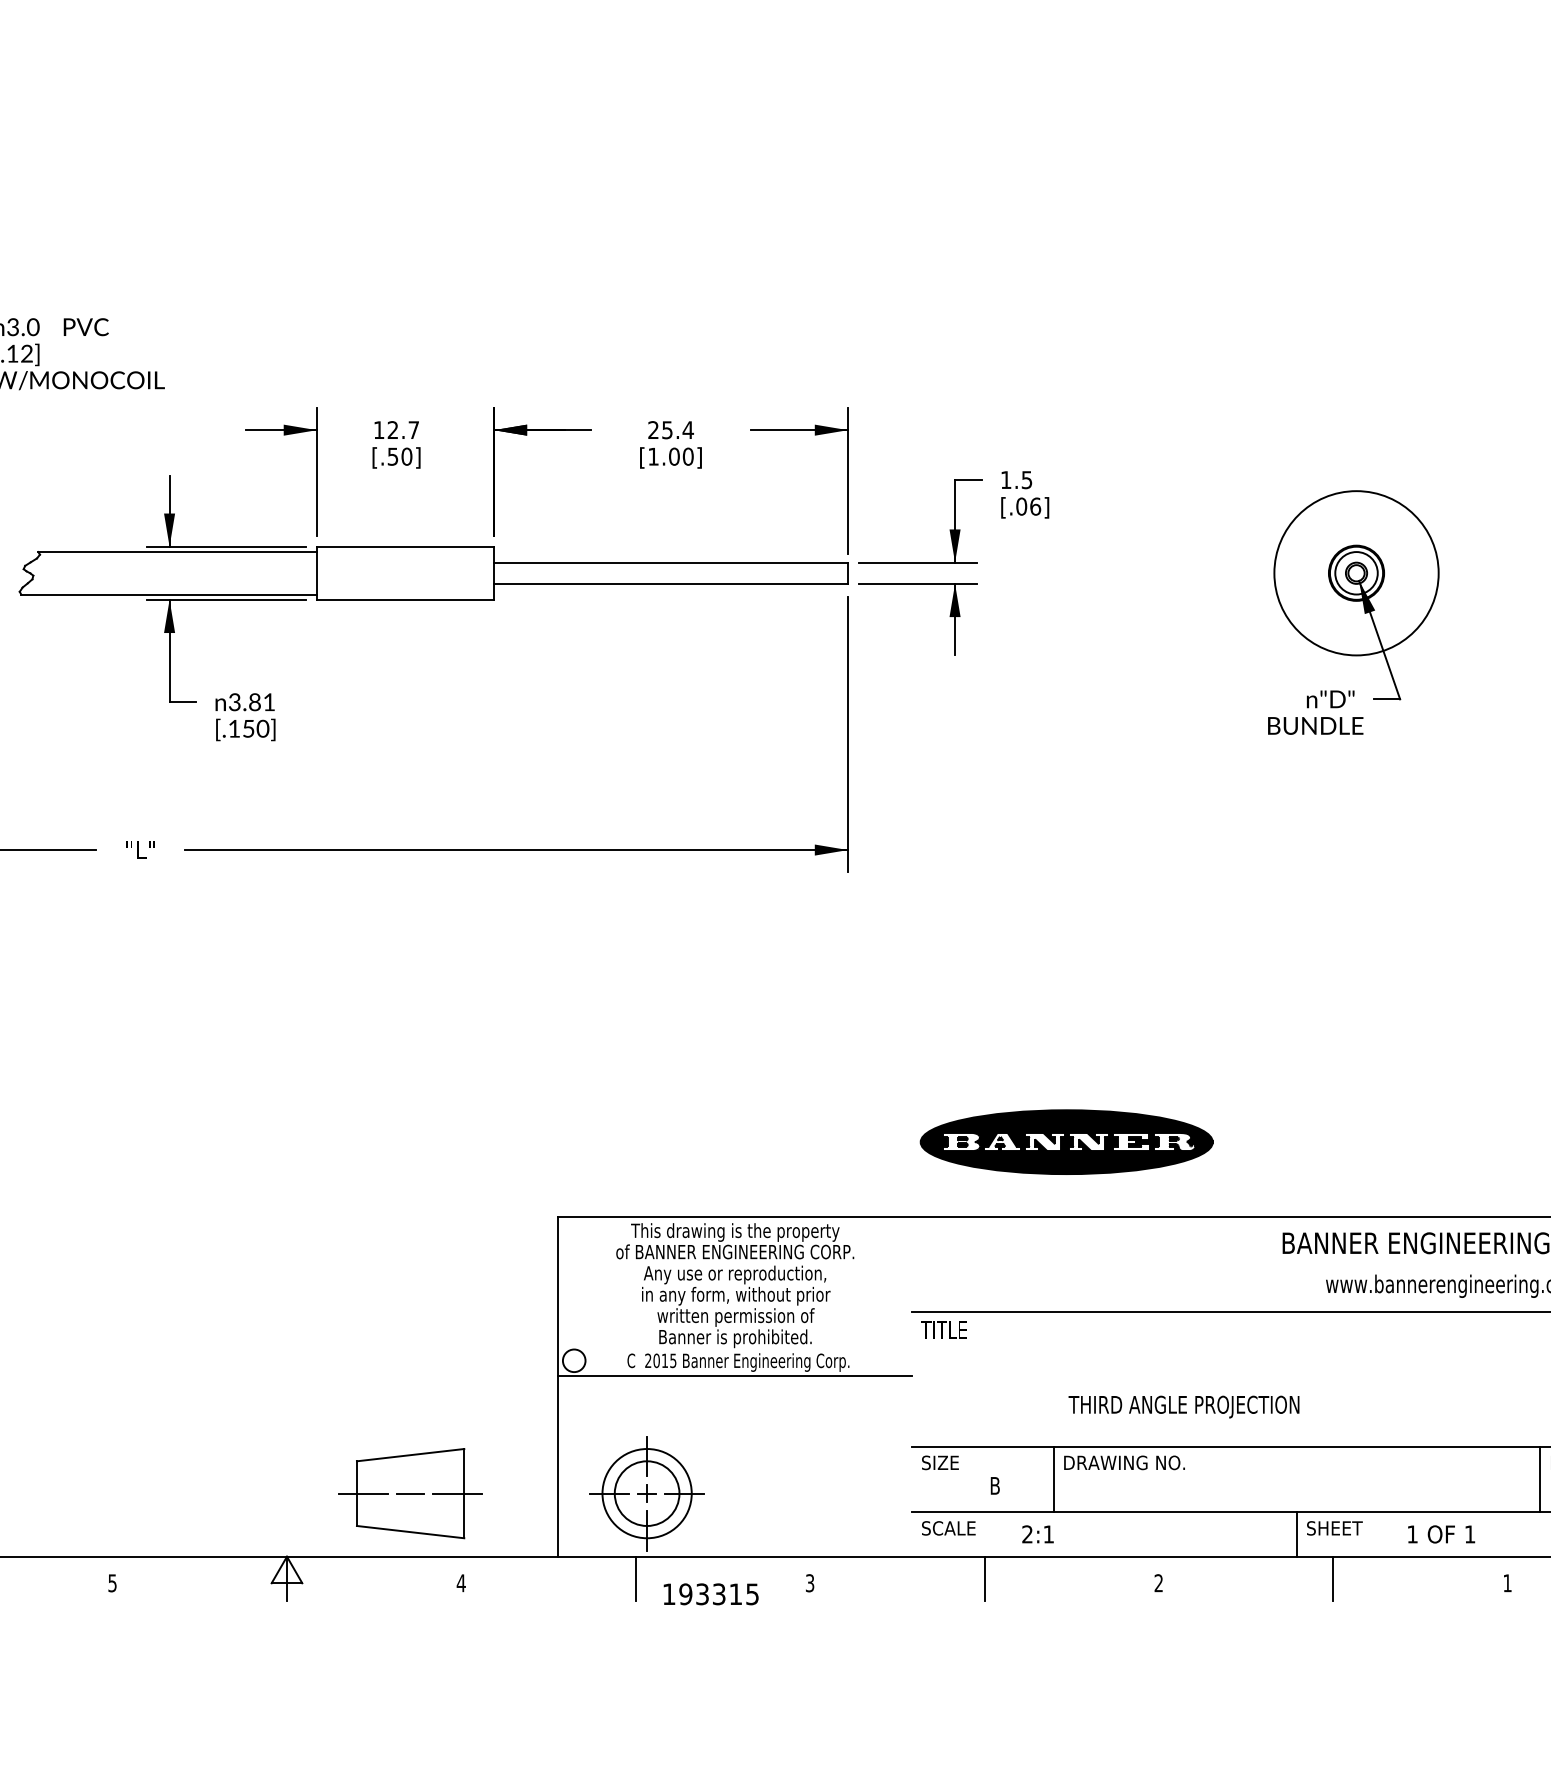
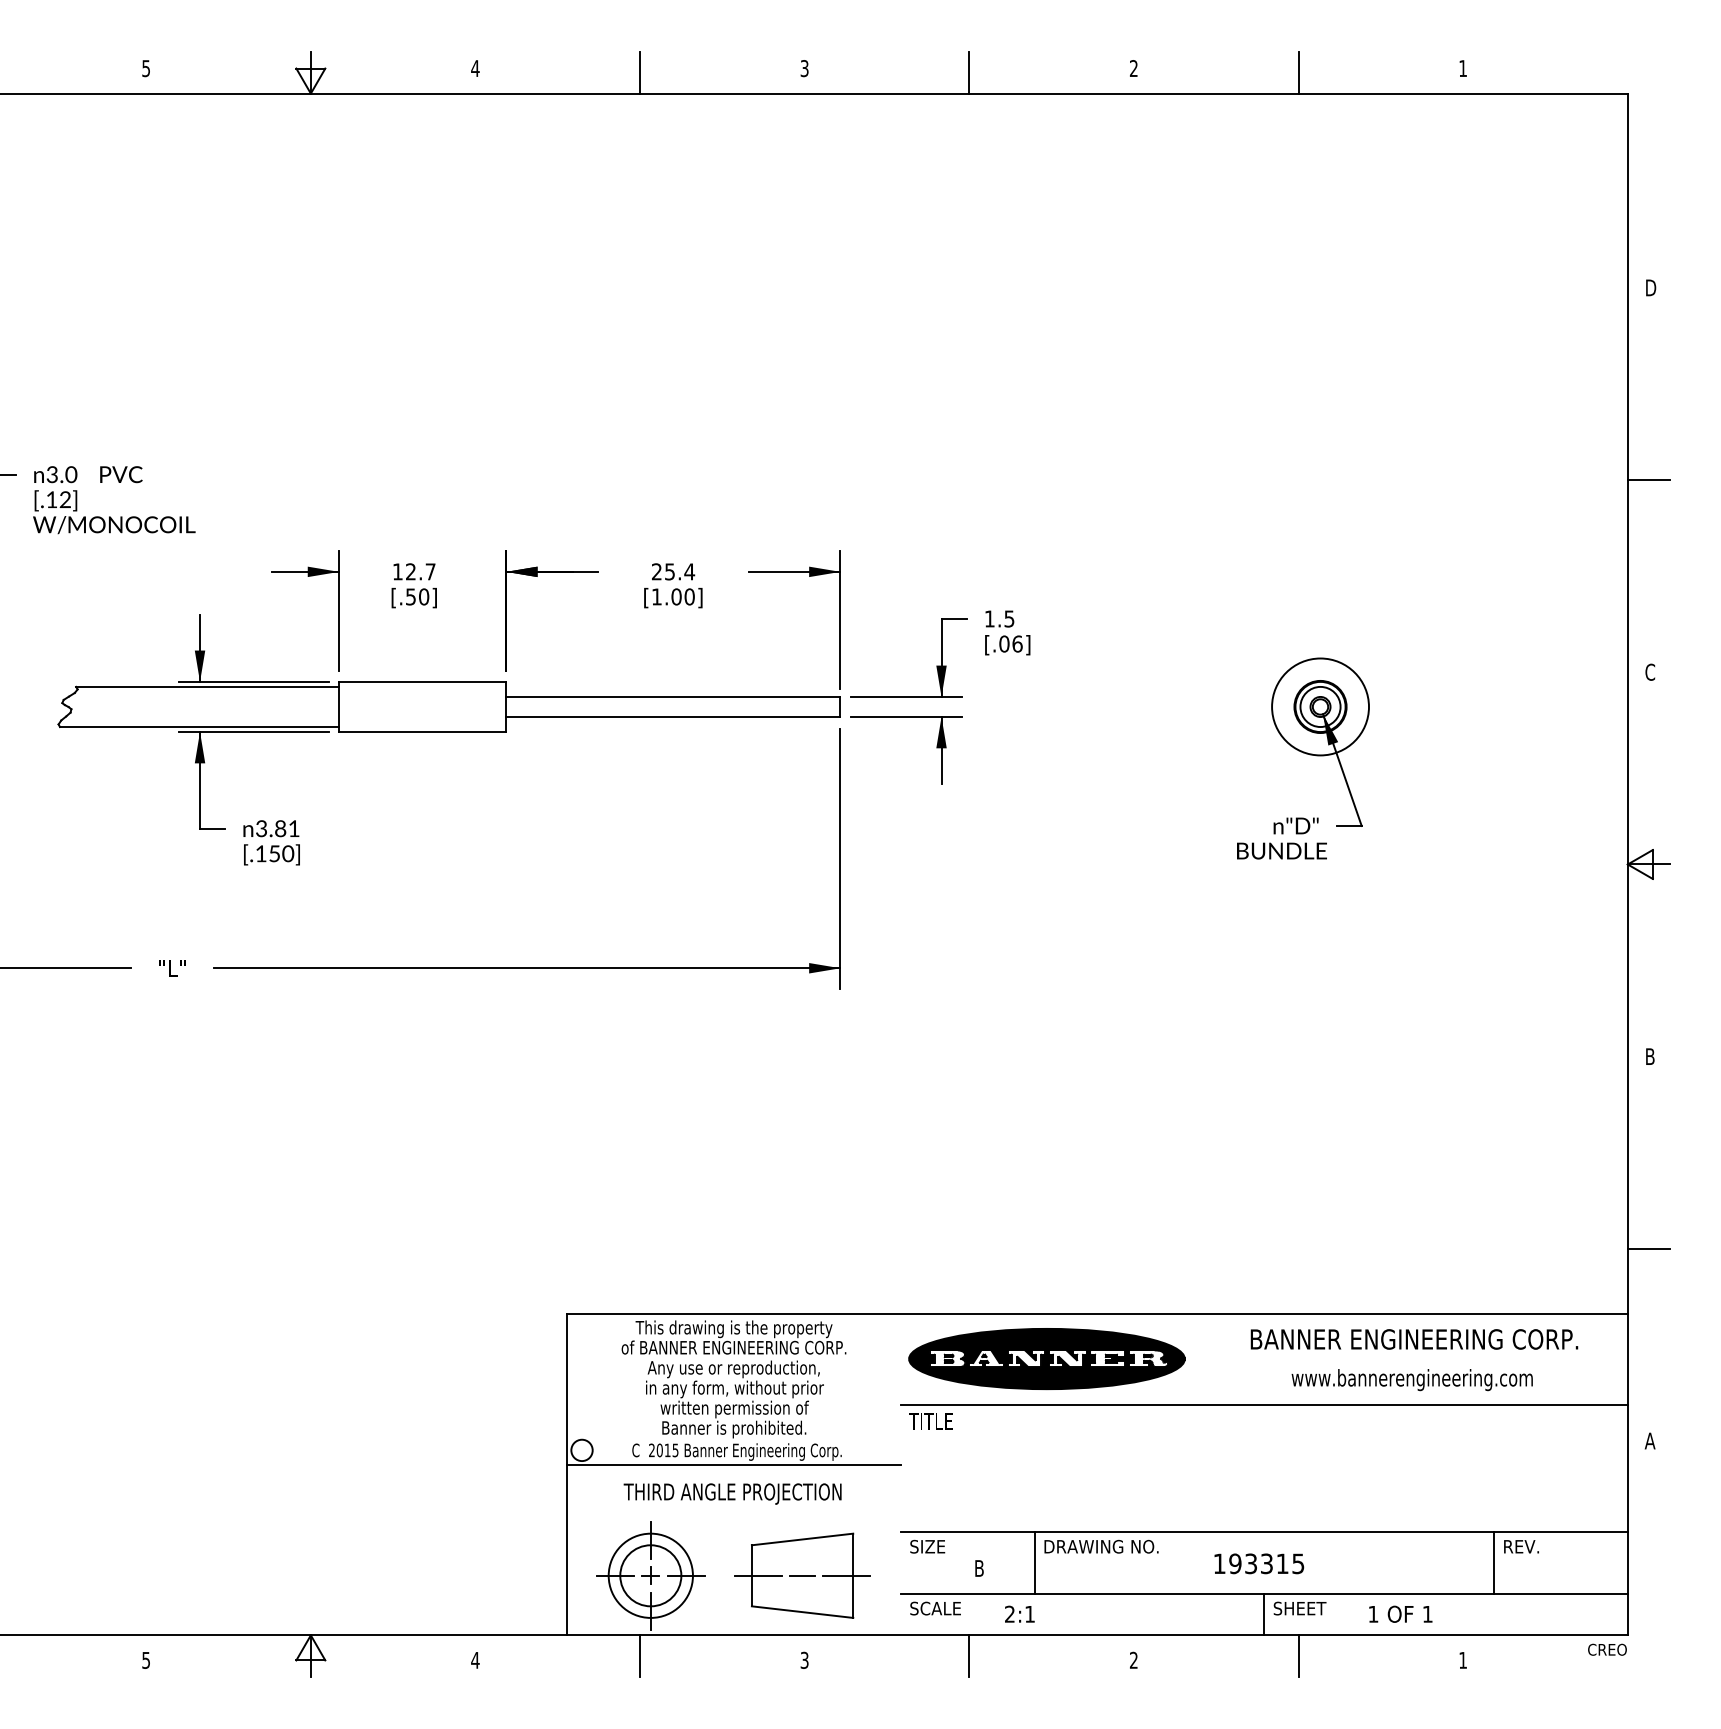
circle: (1356, 572) -> (1320, 706), size x0.62
part: (1066, 1142) -> (1046, 1359), moved
text: (1183, 1406) -> (732, 1493), moved
part: (410, 1493) -> (802, 1575), moved
text: (711, 1593) -> (1259, 1563), moved

